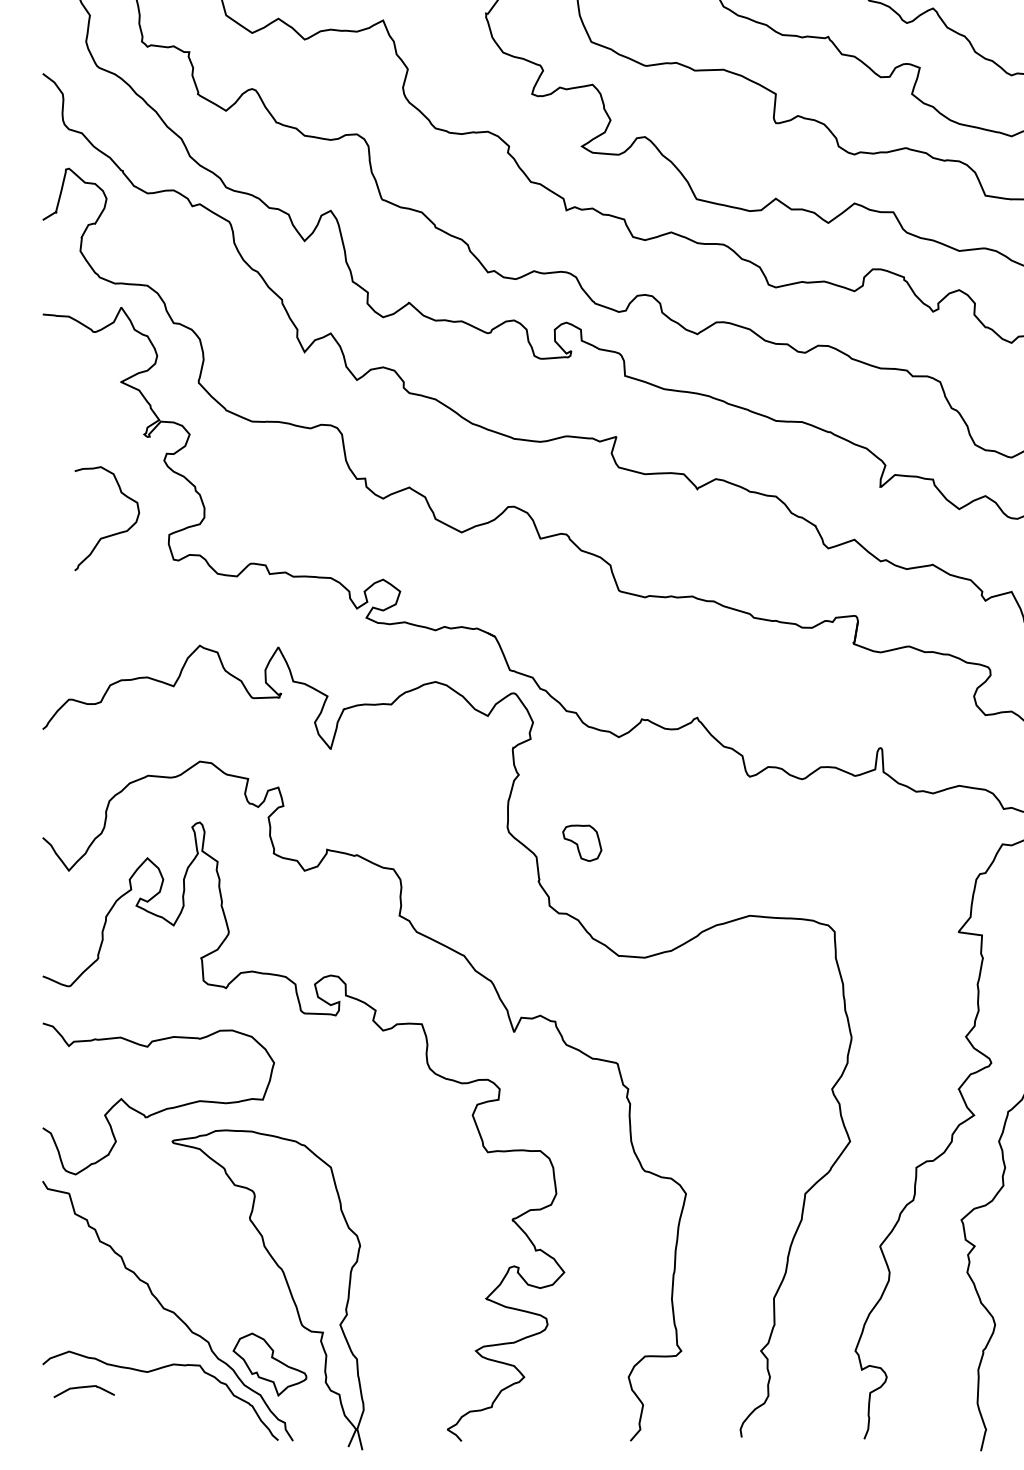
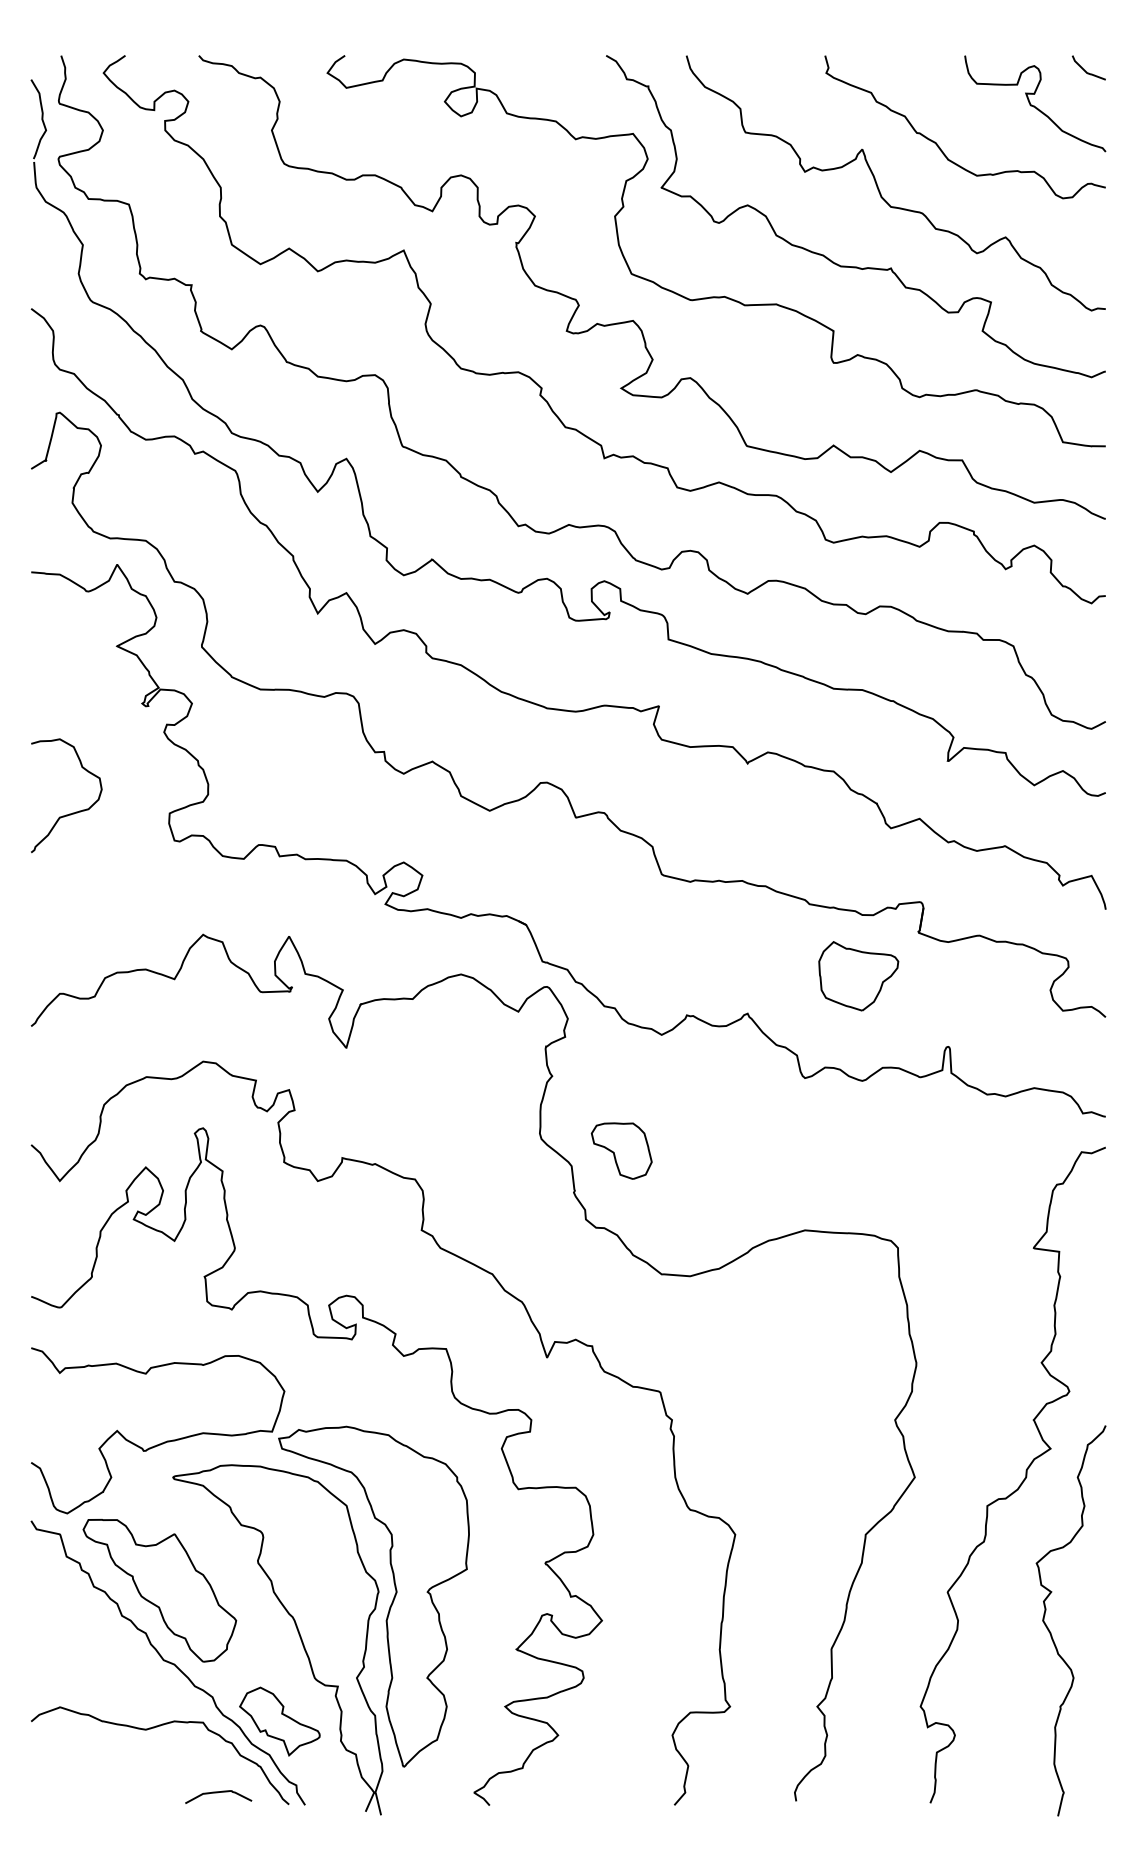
curve: (112, 533) -> (72, 812), moved
part: (798, 683) -> (858, 976), added
part: (582, 842) -> (621, 1150), size x1.43
part: (159, 1244) -> (159, 1590), added
part: (371, 1257) -> (390, 1604), added
curve: (84, 1388) -> (218, 1793), moved

